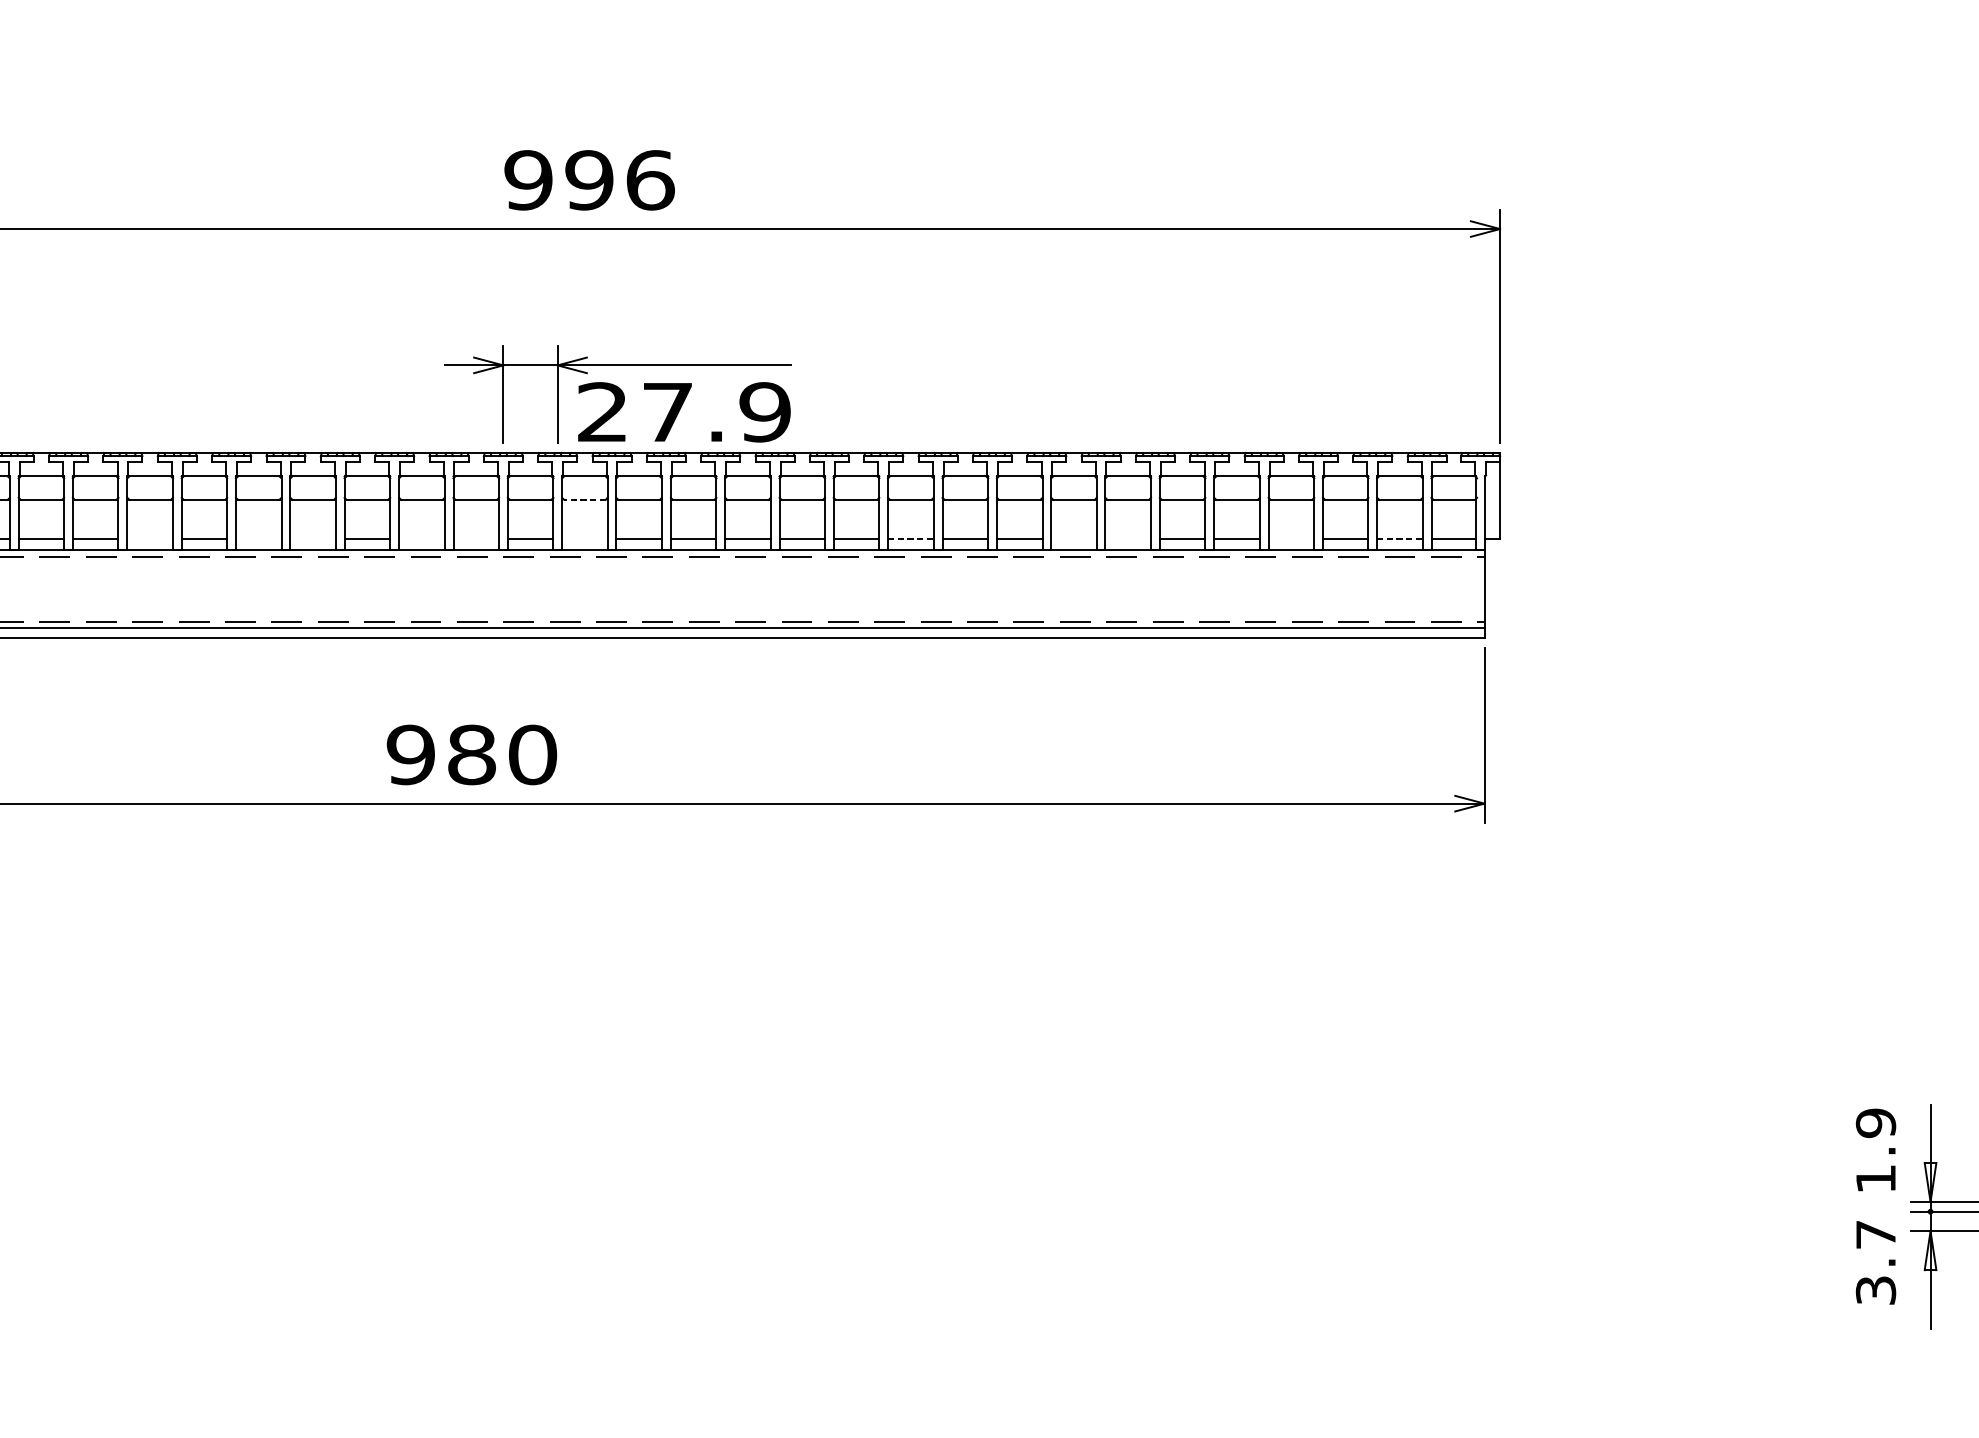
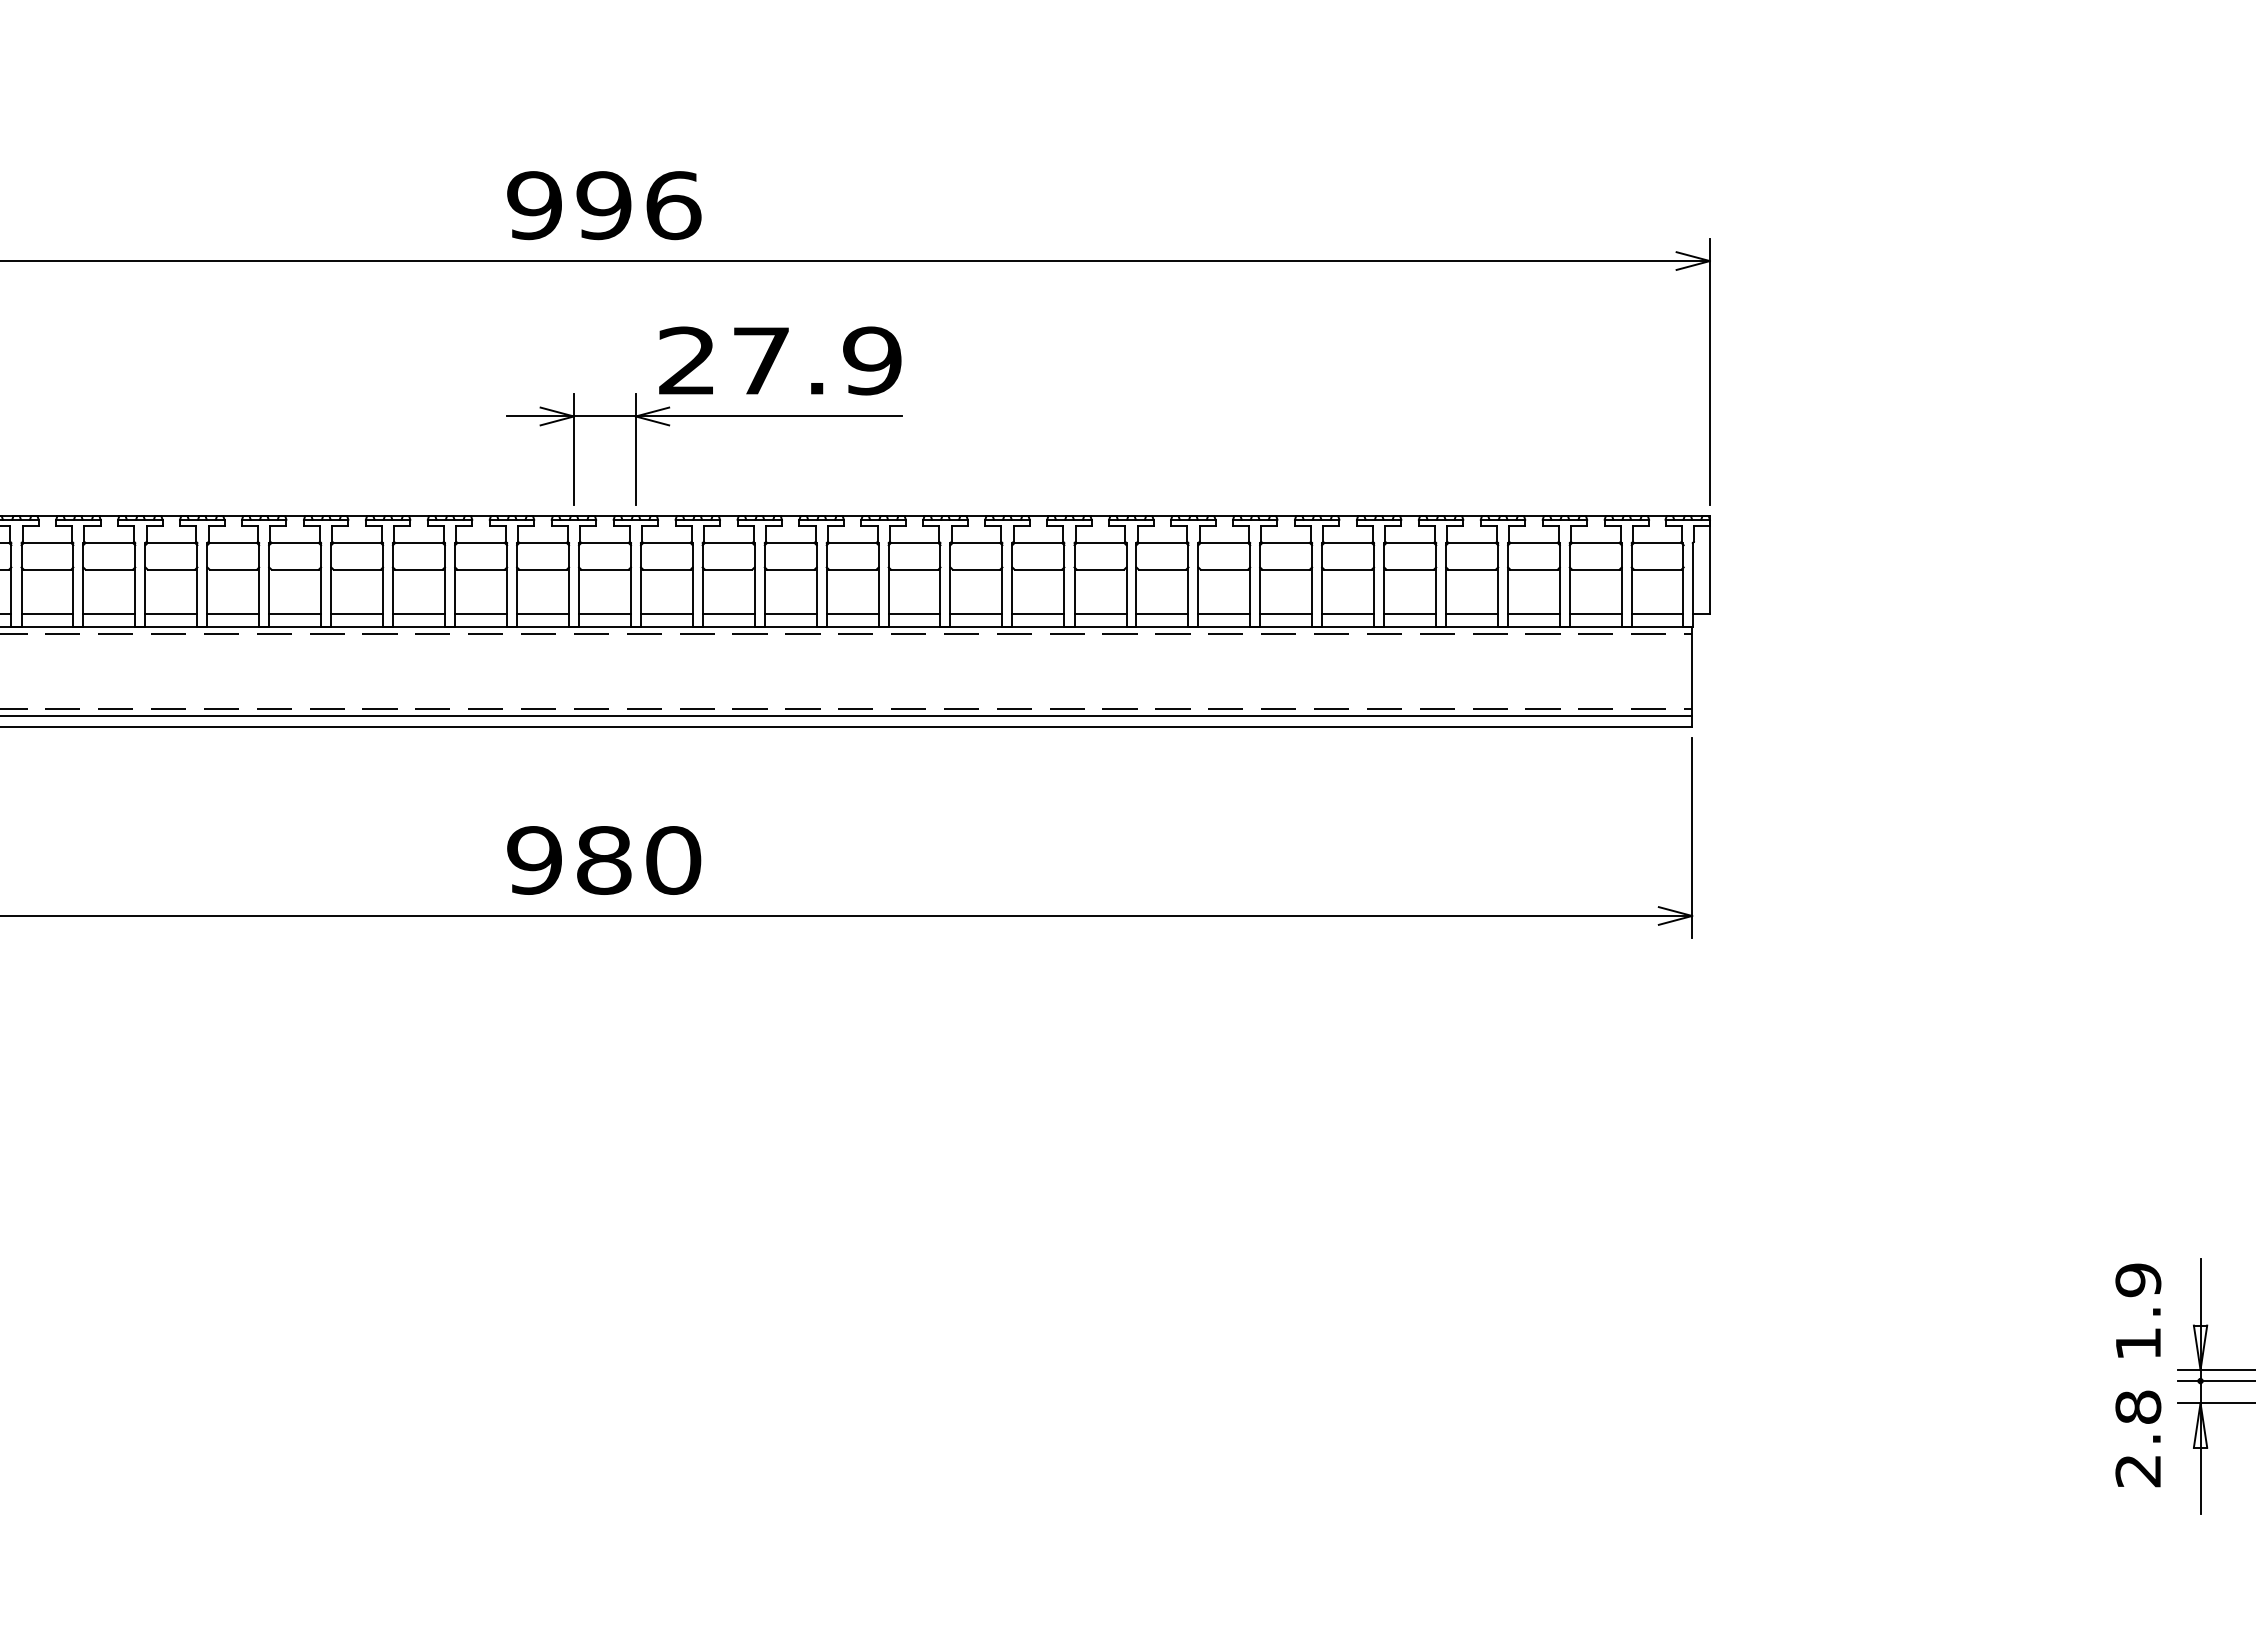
text: (589, 180) -> (604, 205), moved
text: (684, 411) -> (780, 360), moved
line: (584, 499) -> (666, 569), dashed -> solid
line: (150, 539) -> (171, 614), added
line: (259, 539) -> (295, 614), added
line: (313, 539) -> (357, 614), added
line: (422, 539) -> (481, 614), added
line: (476, 539) -> (543, 614), added
line: (584, 539) -> (666, 614), added
line: (910, 539) -> (1038, 614), dashed -> solid
line: (1074, 539) -> (1224, 614), added
line: (1128, 539) -> (1286, 614), added
line: (1291, 539) -> (1472, 614), added
line: (1399, 539) -> (1595, 614), dashed -> solid
text: (472, 754) -> (604, 860), moved
text: (1876, 1262) -> (2138, 1438), 3.7 -> 2.8

